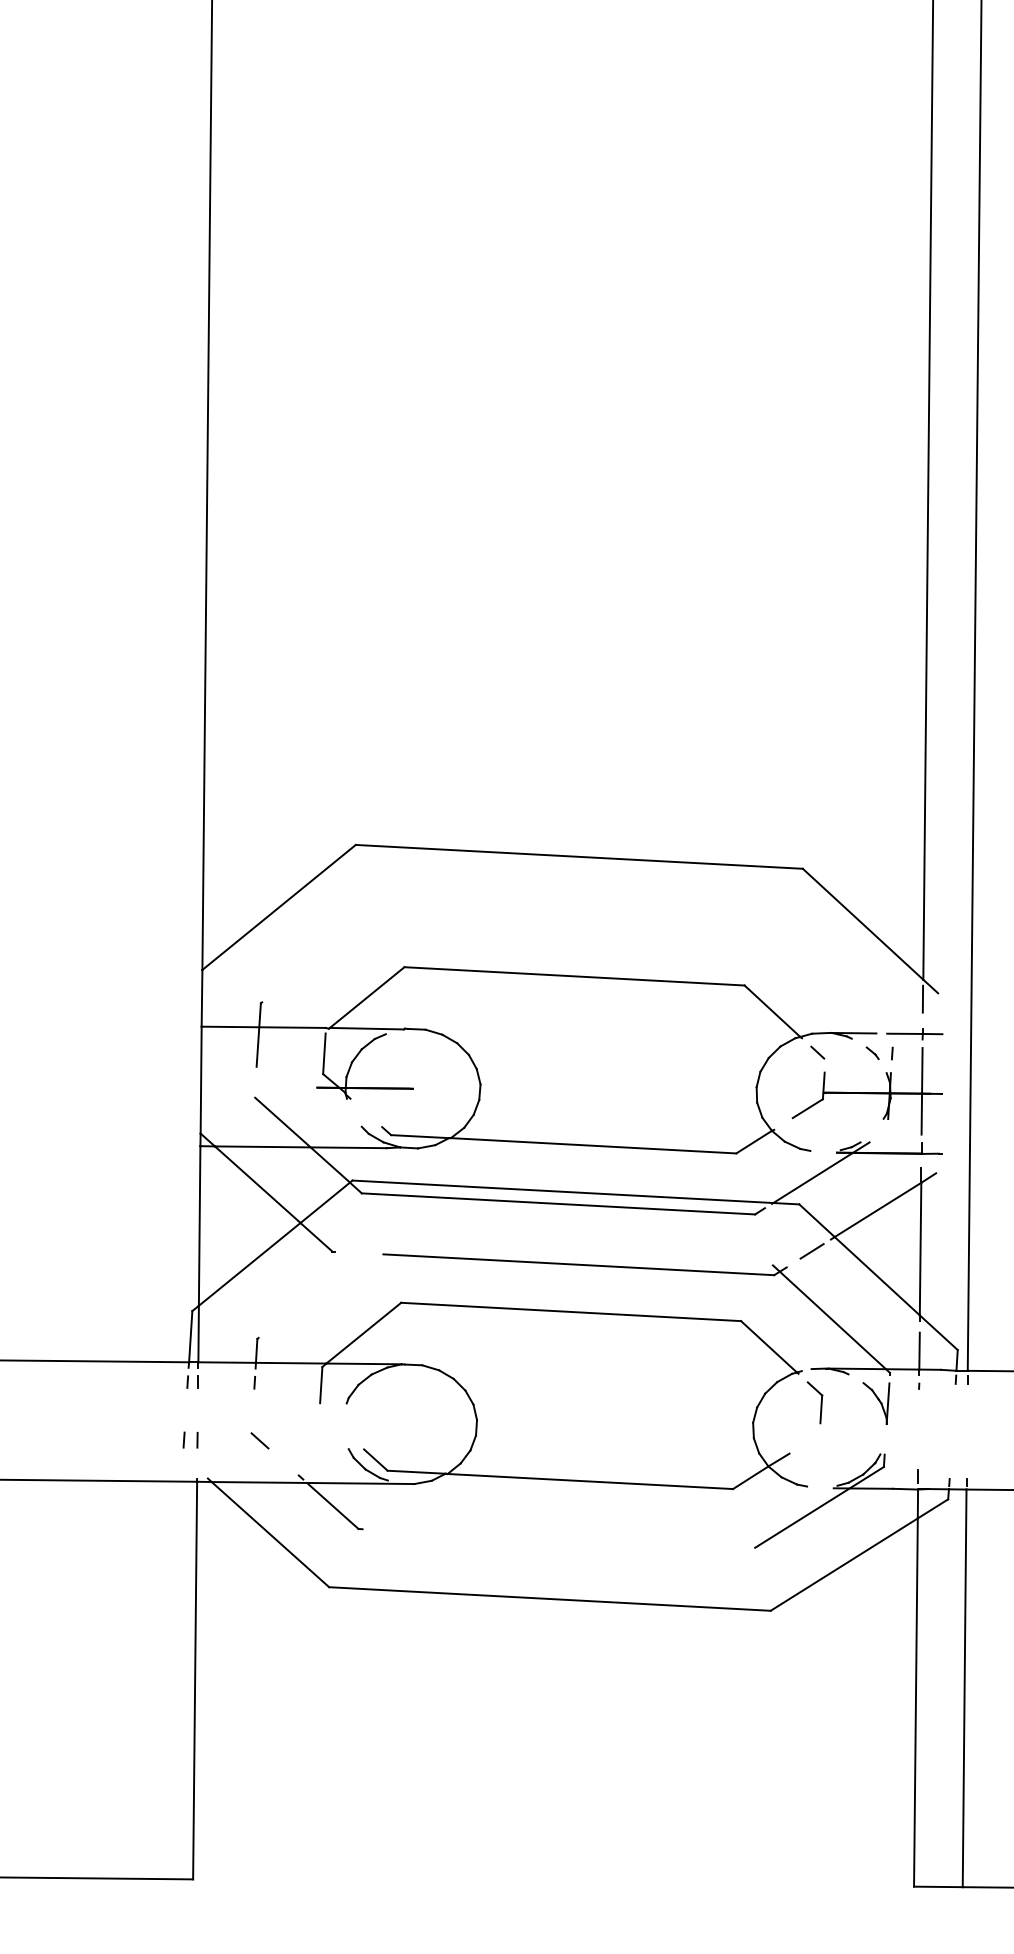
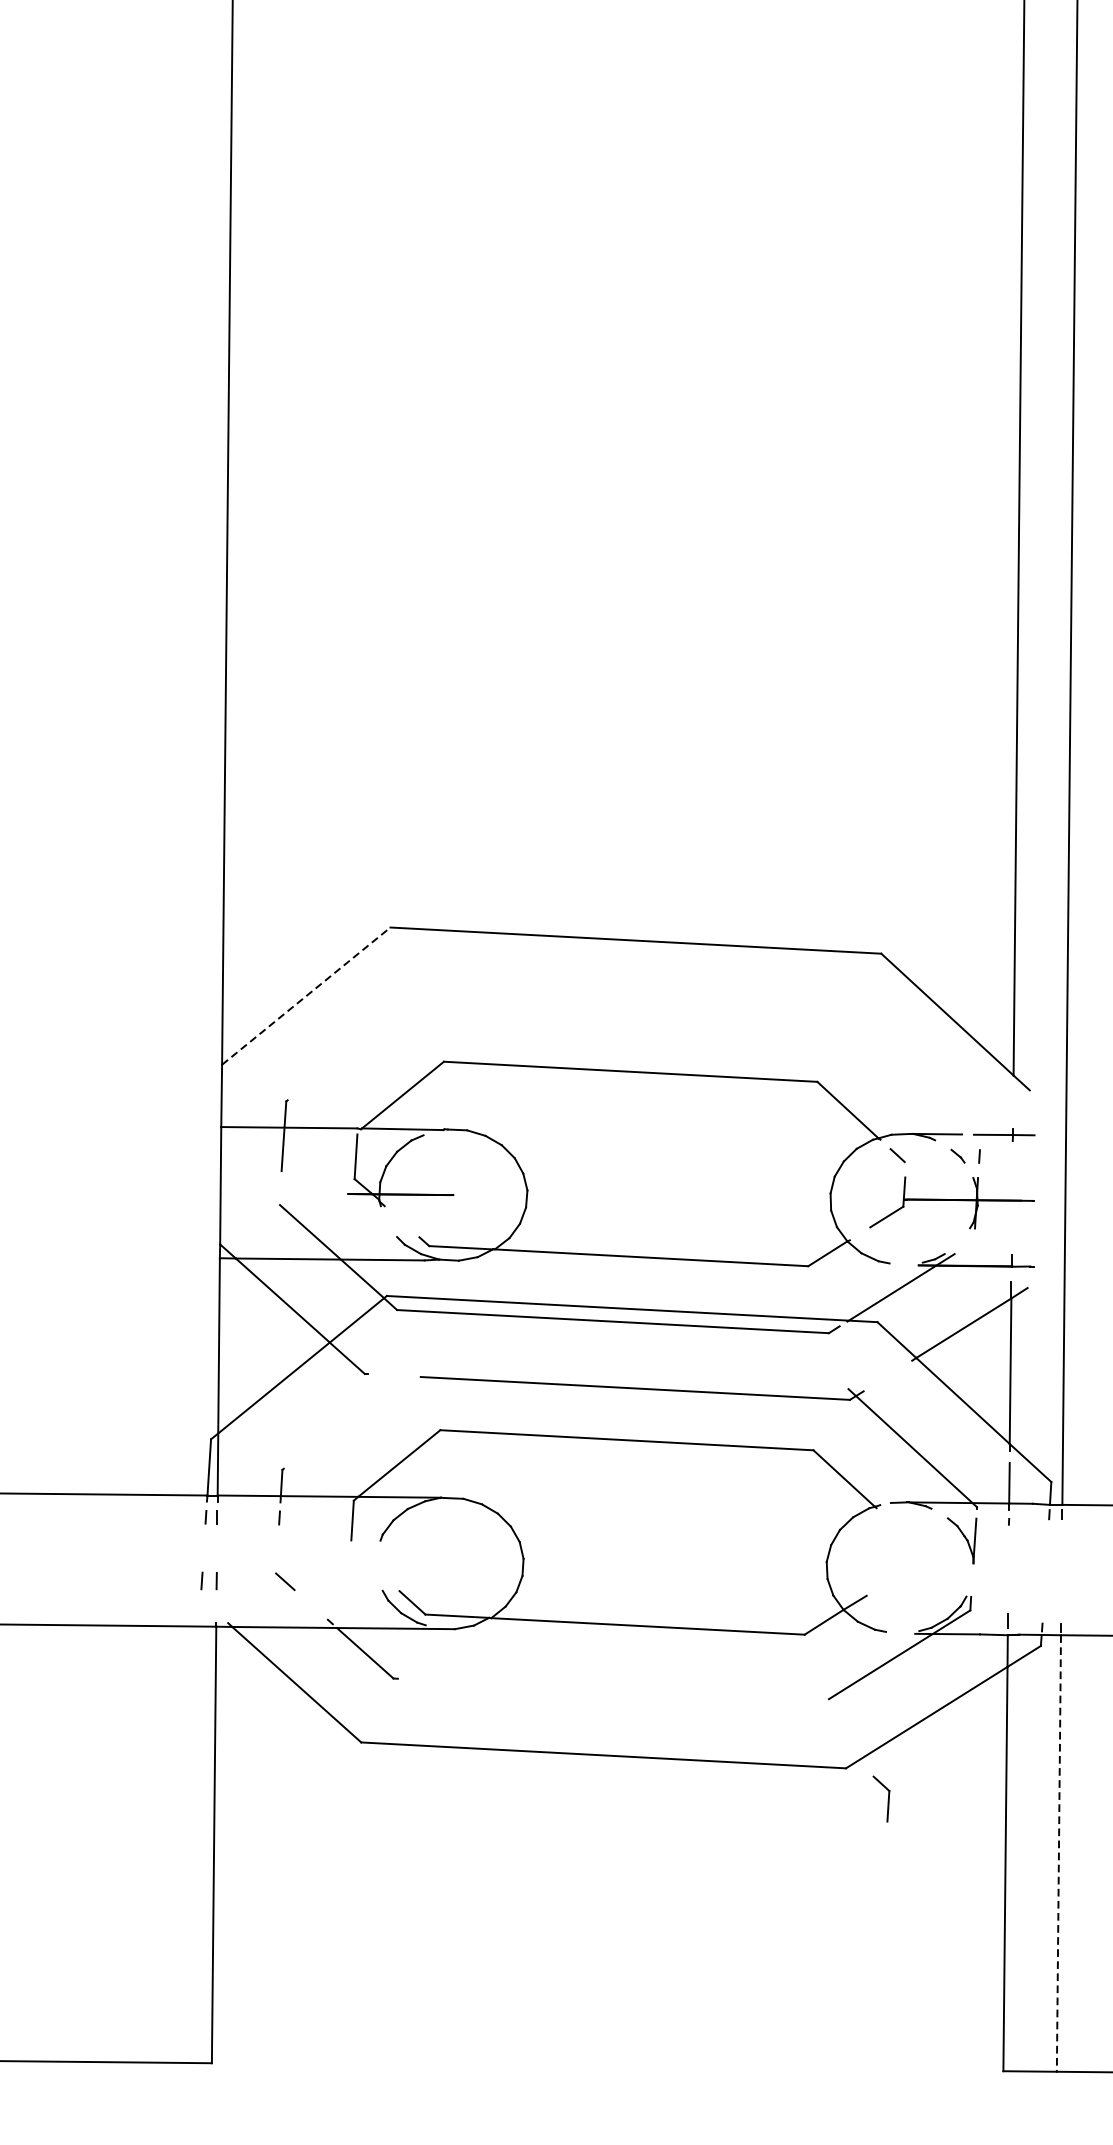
line: (279, 907) -> (306, 996), solid -> dashed
line: (922, 998) -> (1012, 1096), removed
line: (921, 1091) -> (1011, 1198), removed
line: (811, 1251) -> (890, 1373), removed
part: (814, 1402) -> (880, 1798), moved
line: (964, 1688) -> (1058, 1853), solid -> dashed

